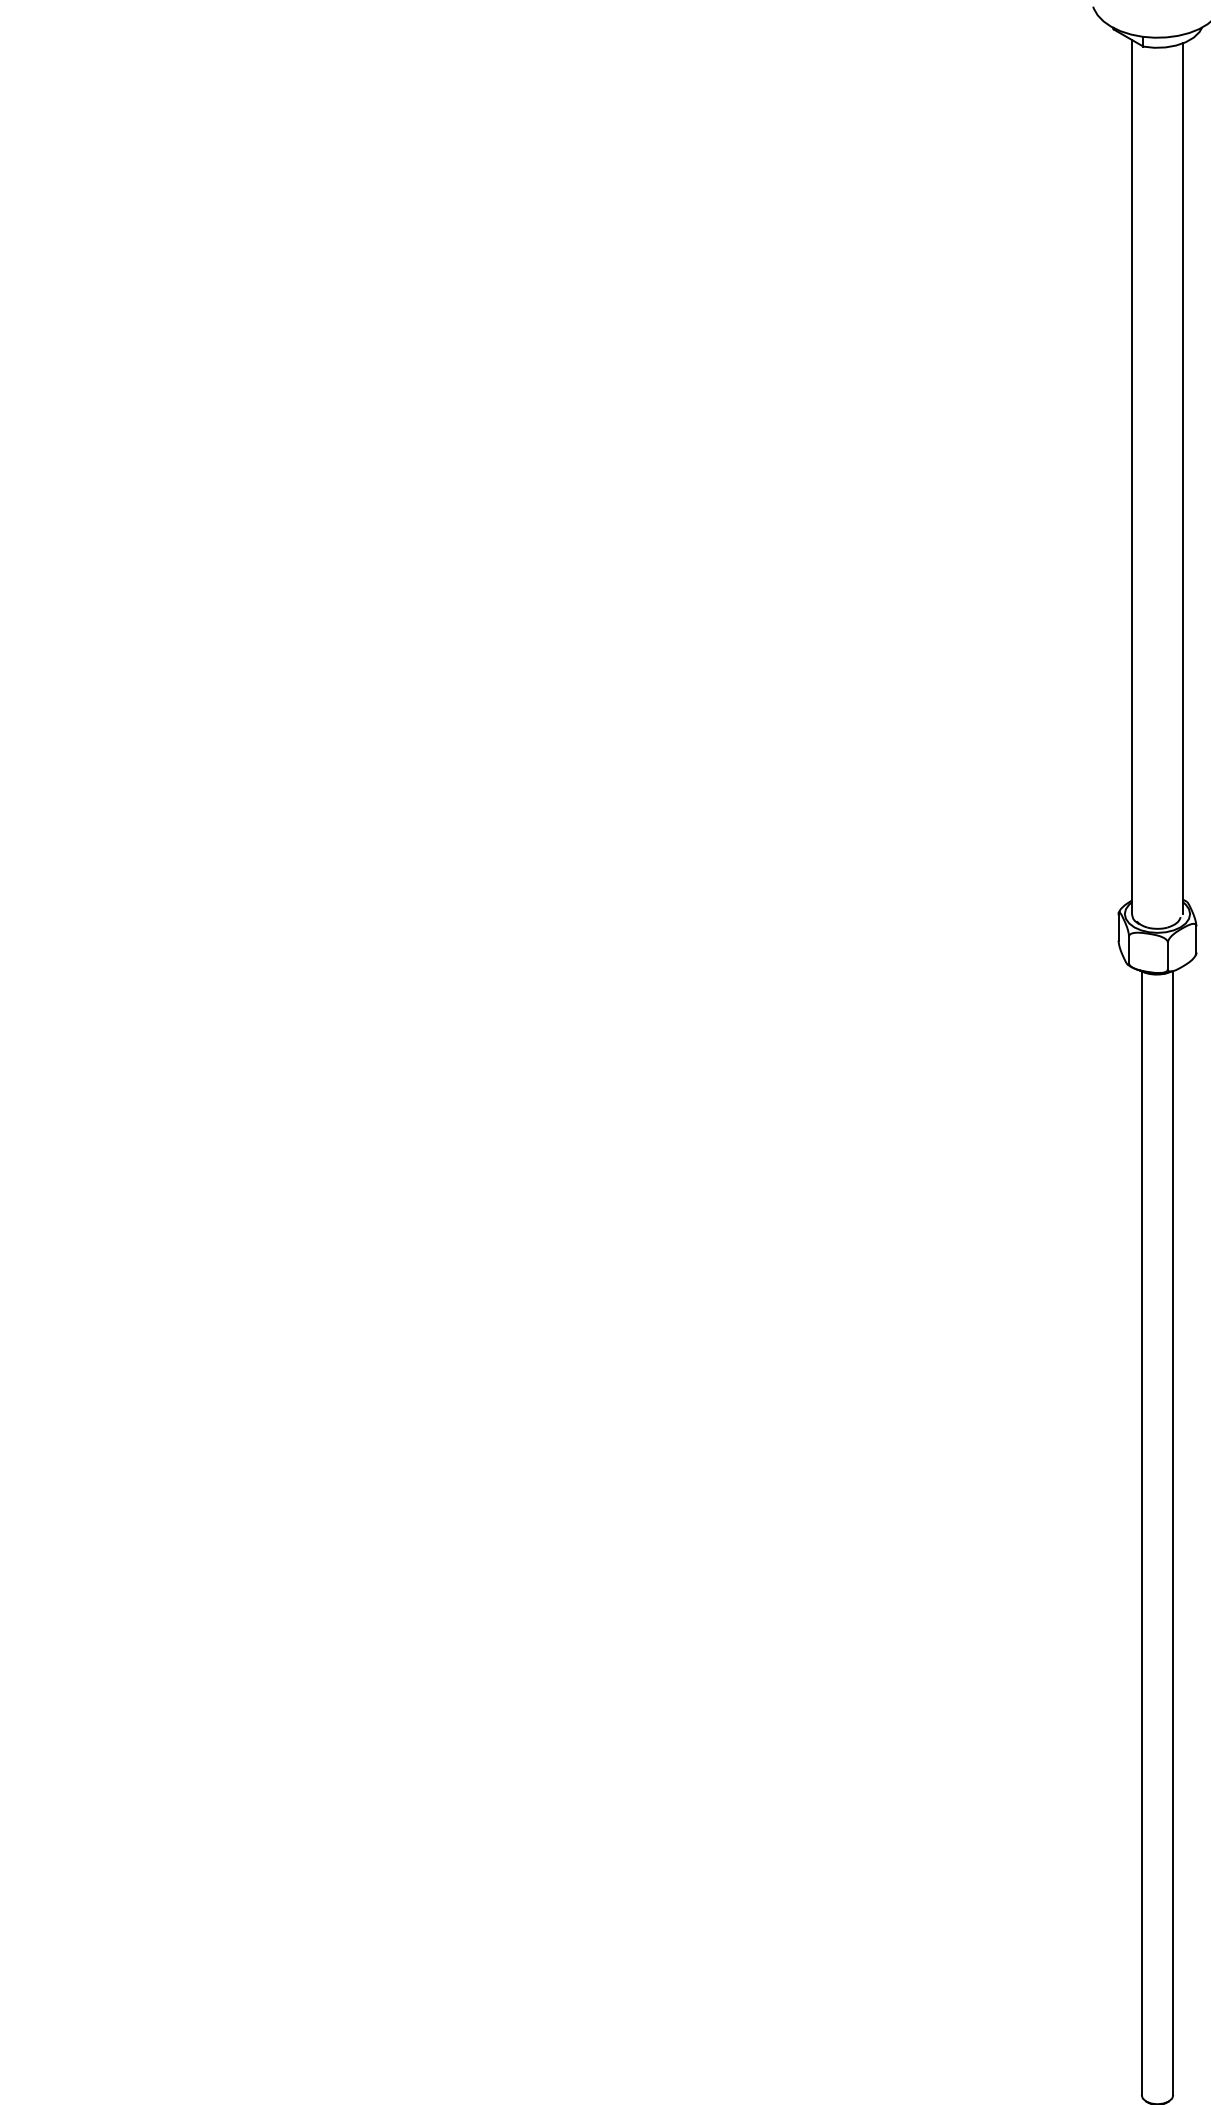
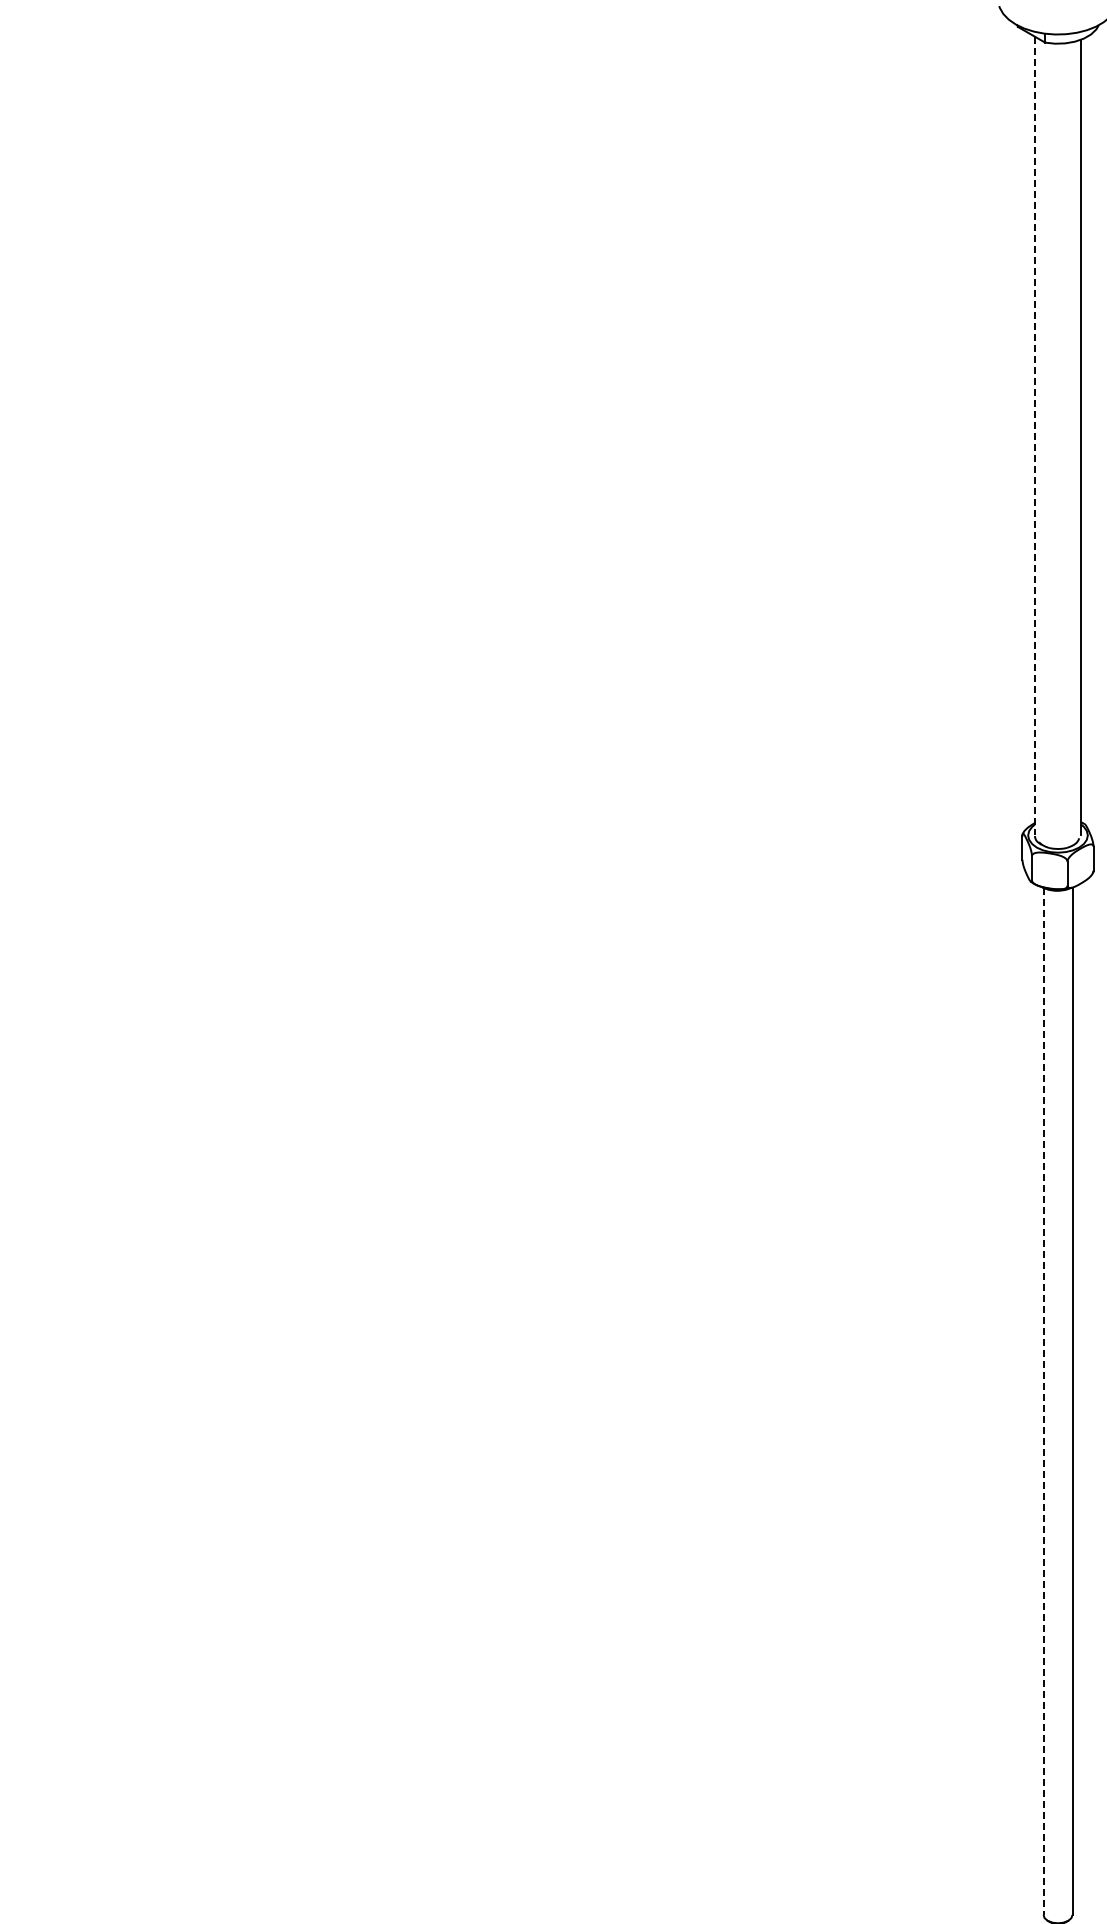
line: (1131, 477) -> (1034, 436), solid -> dashed
line: (1141, 1533) -> (1043, 1401), solid -> dashed

